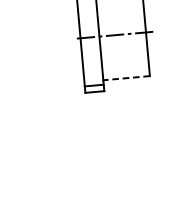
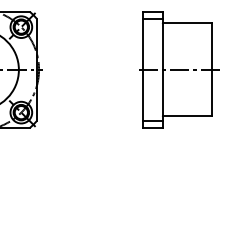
line: (126, 78) -> (187, 116), dashed -> solid

